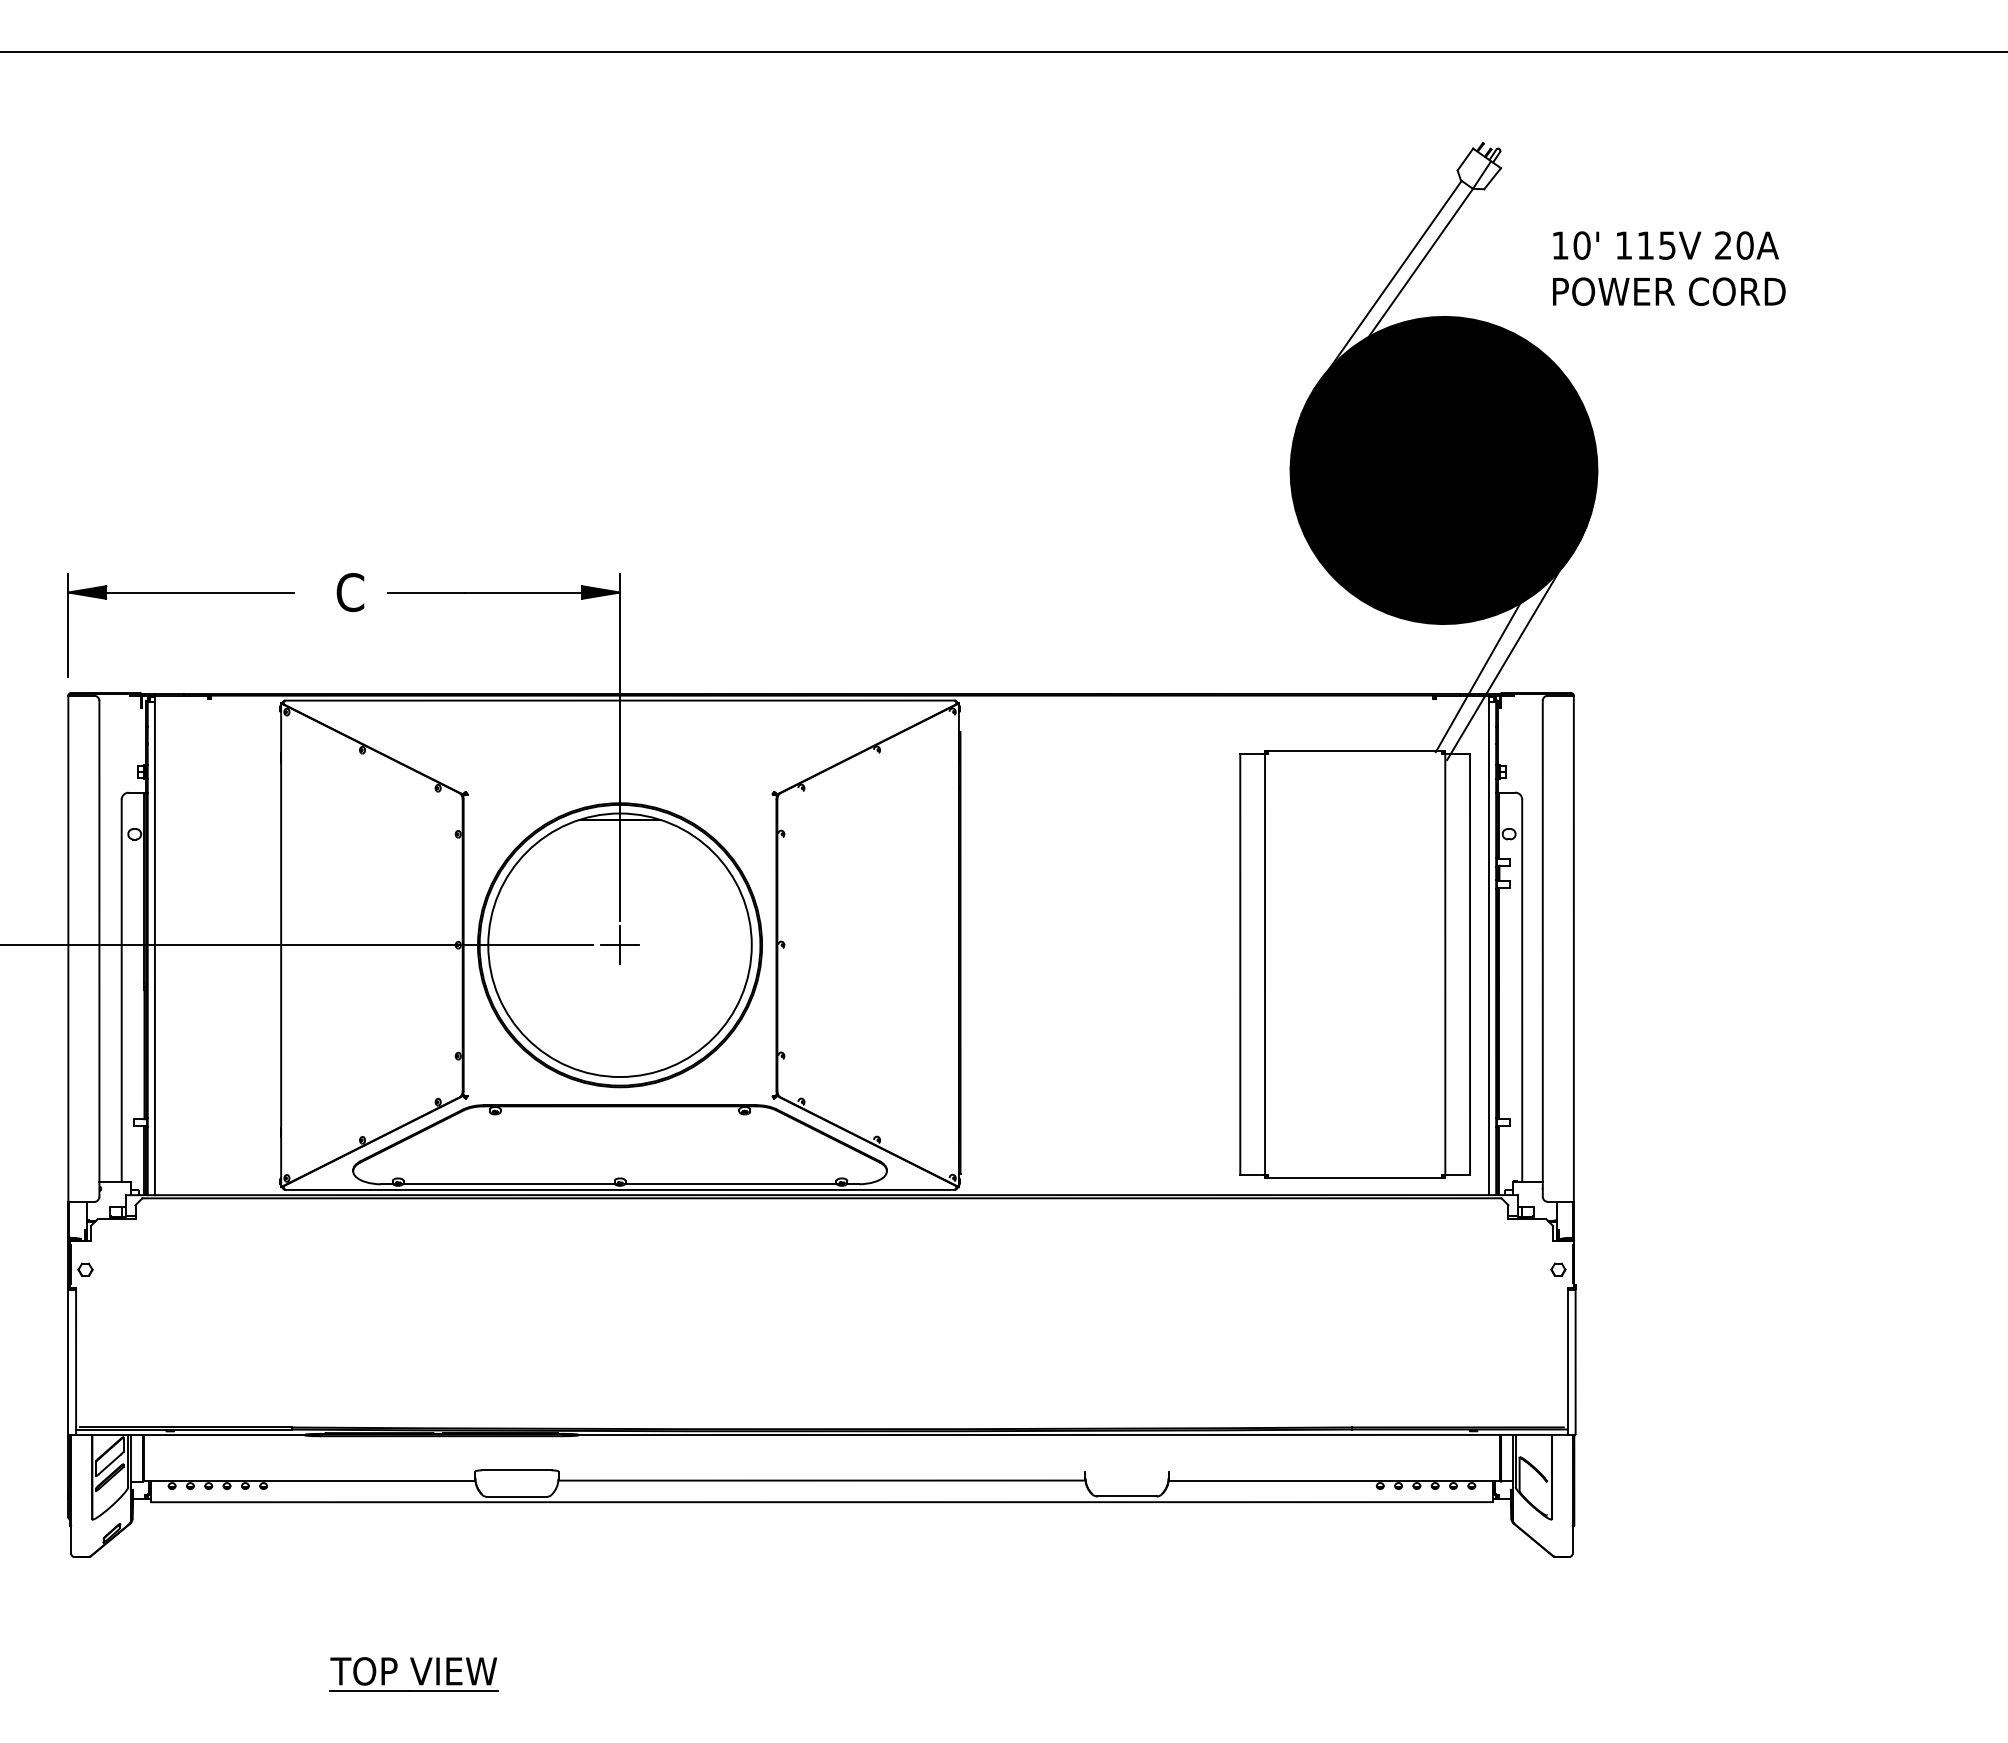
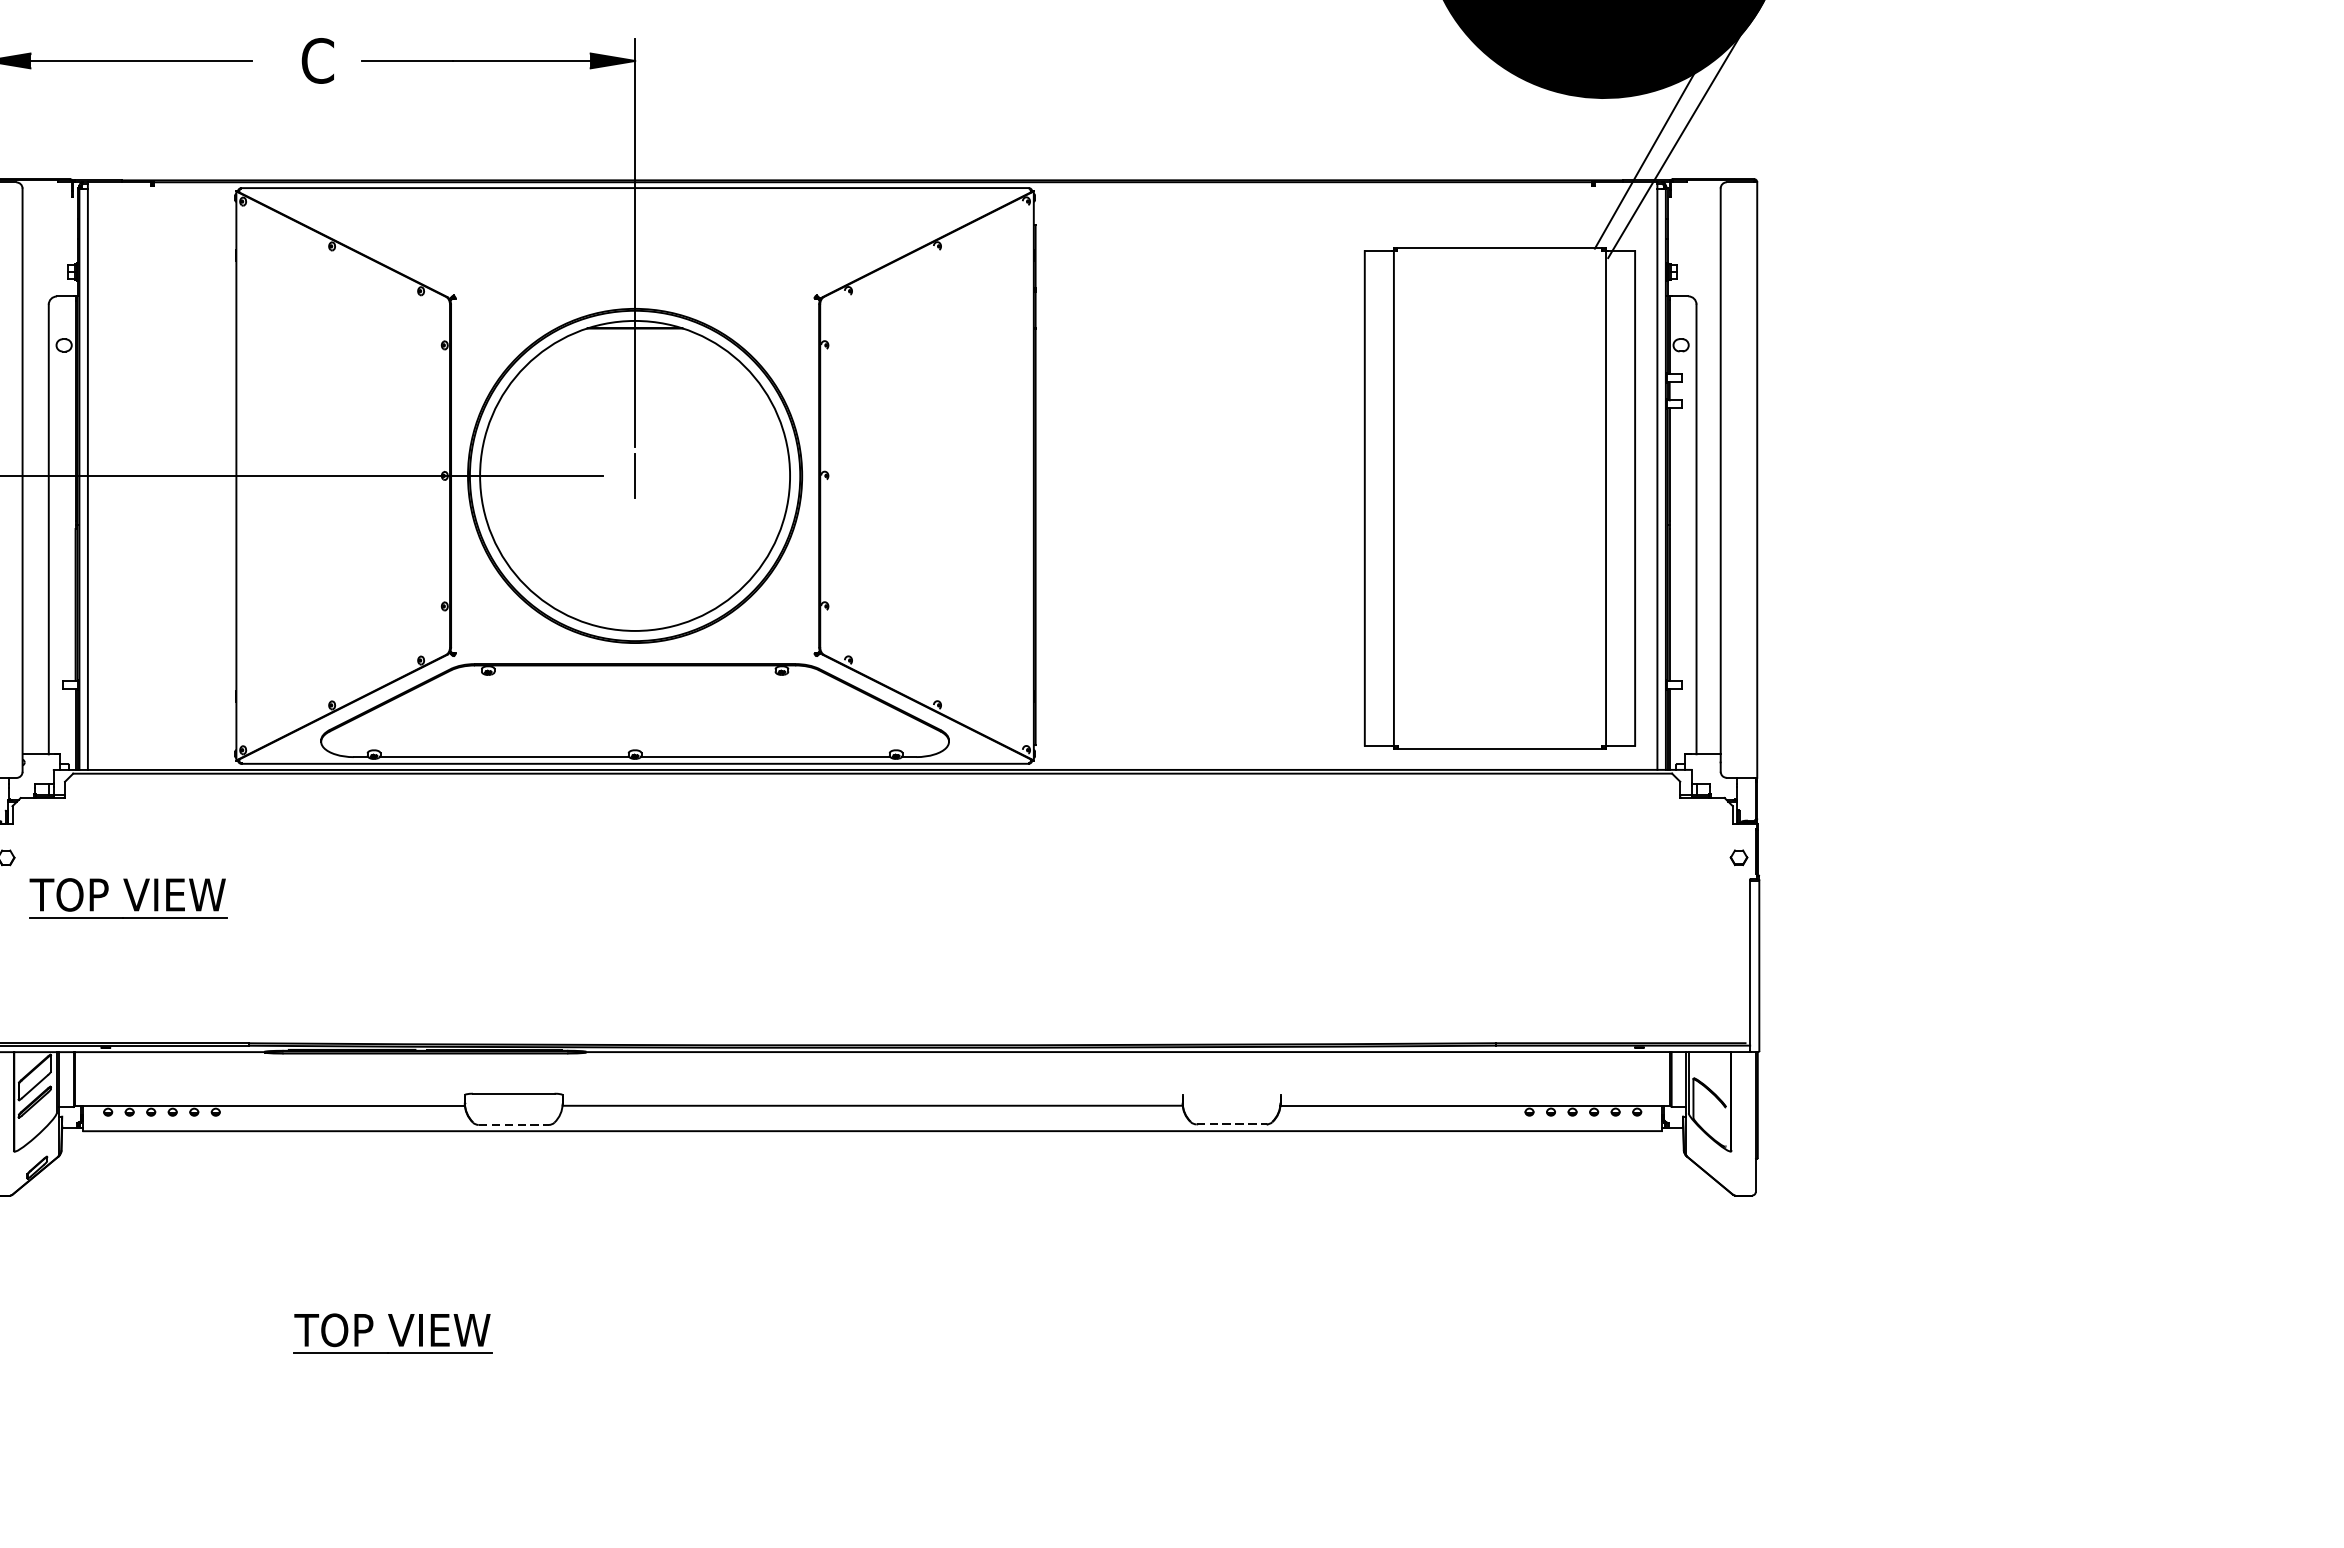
line: (619, 945) -> (634, 476), removed
part: (188, 1304) -> (127, 898), added
line: (516, 1496) -> (513, 1124), solid -> dashed
line: (1127, 1496) -> (1232, 1124), solid -> dashed

